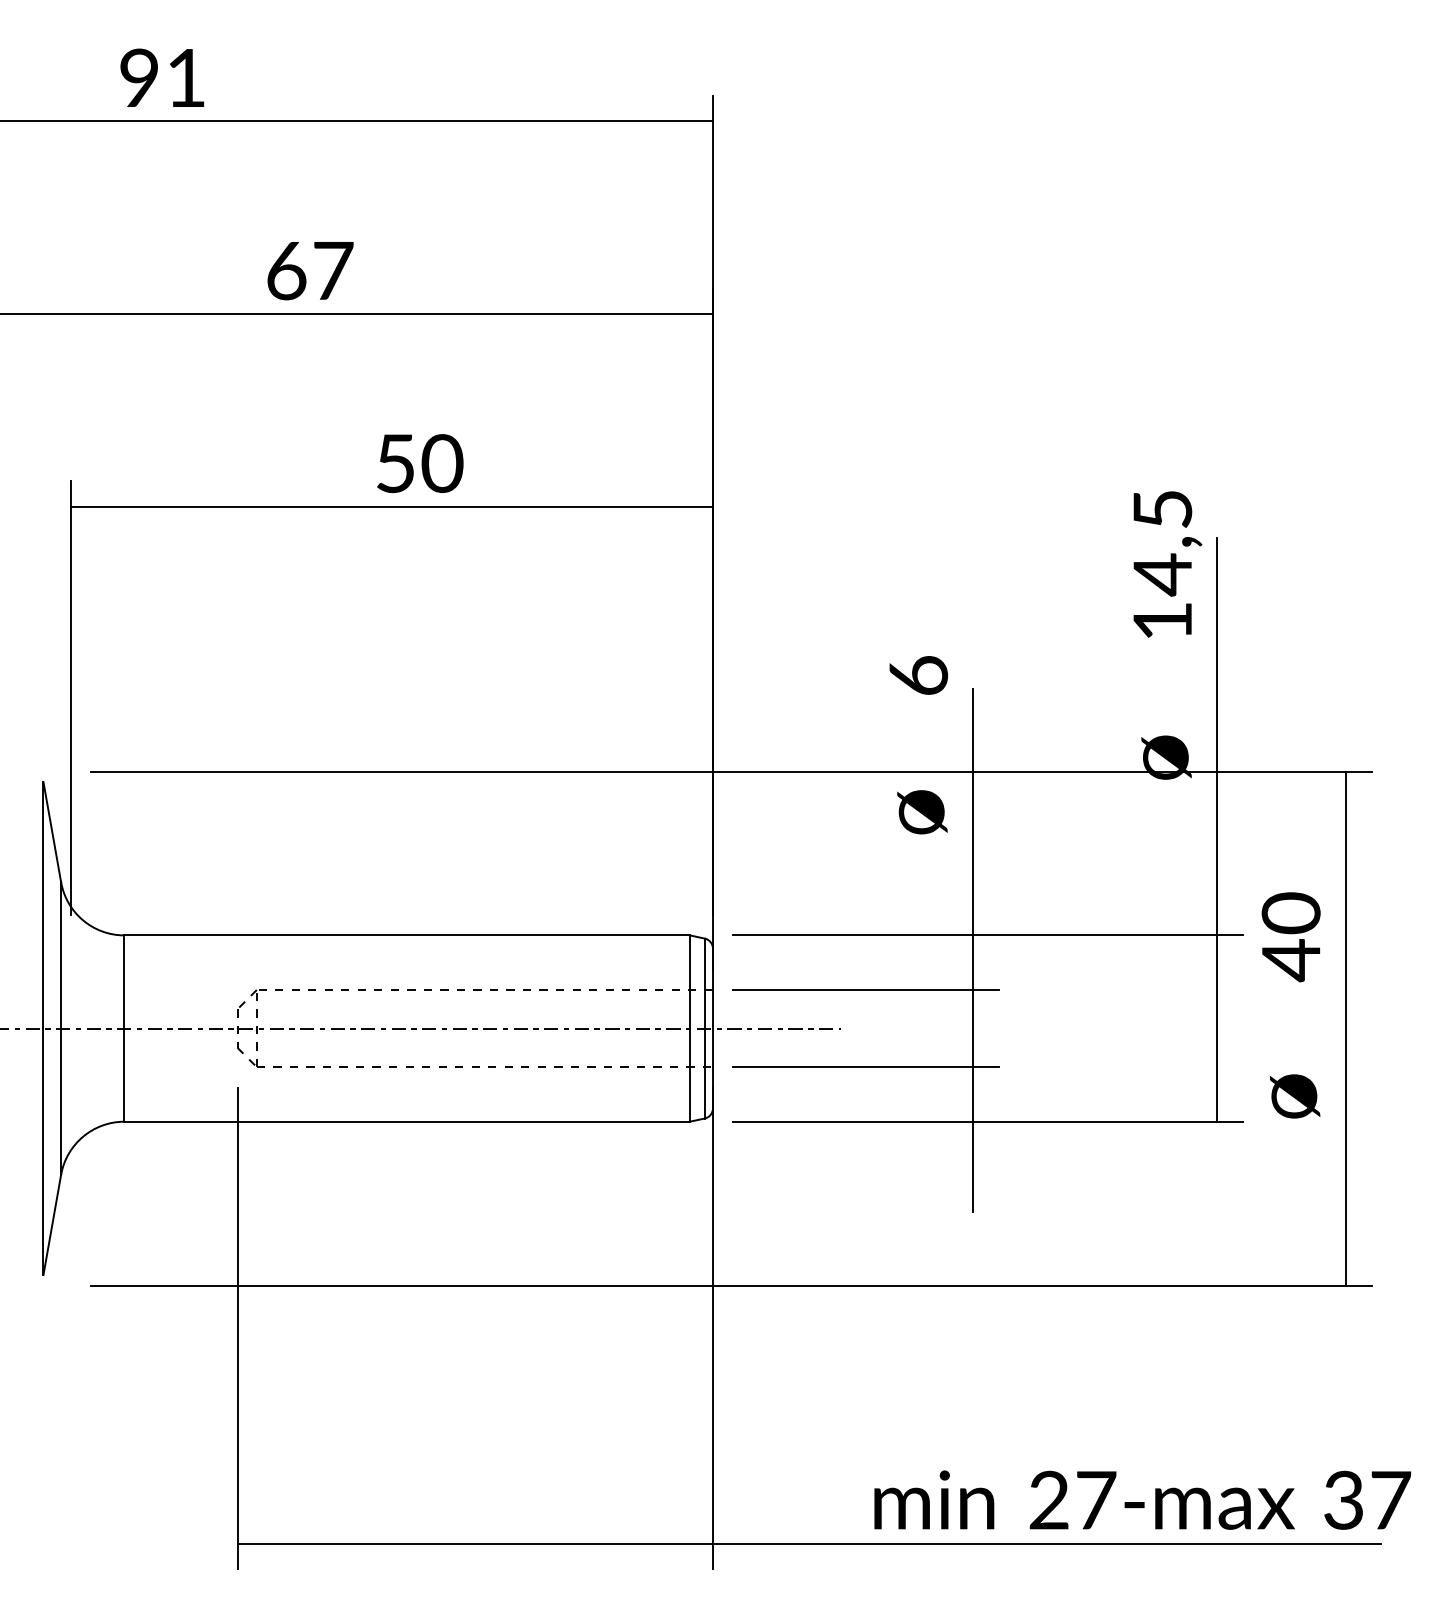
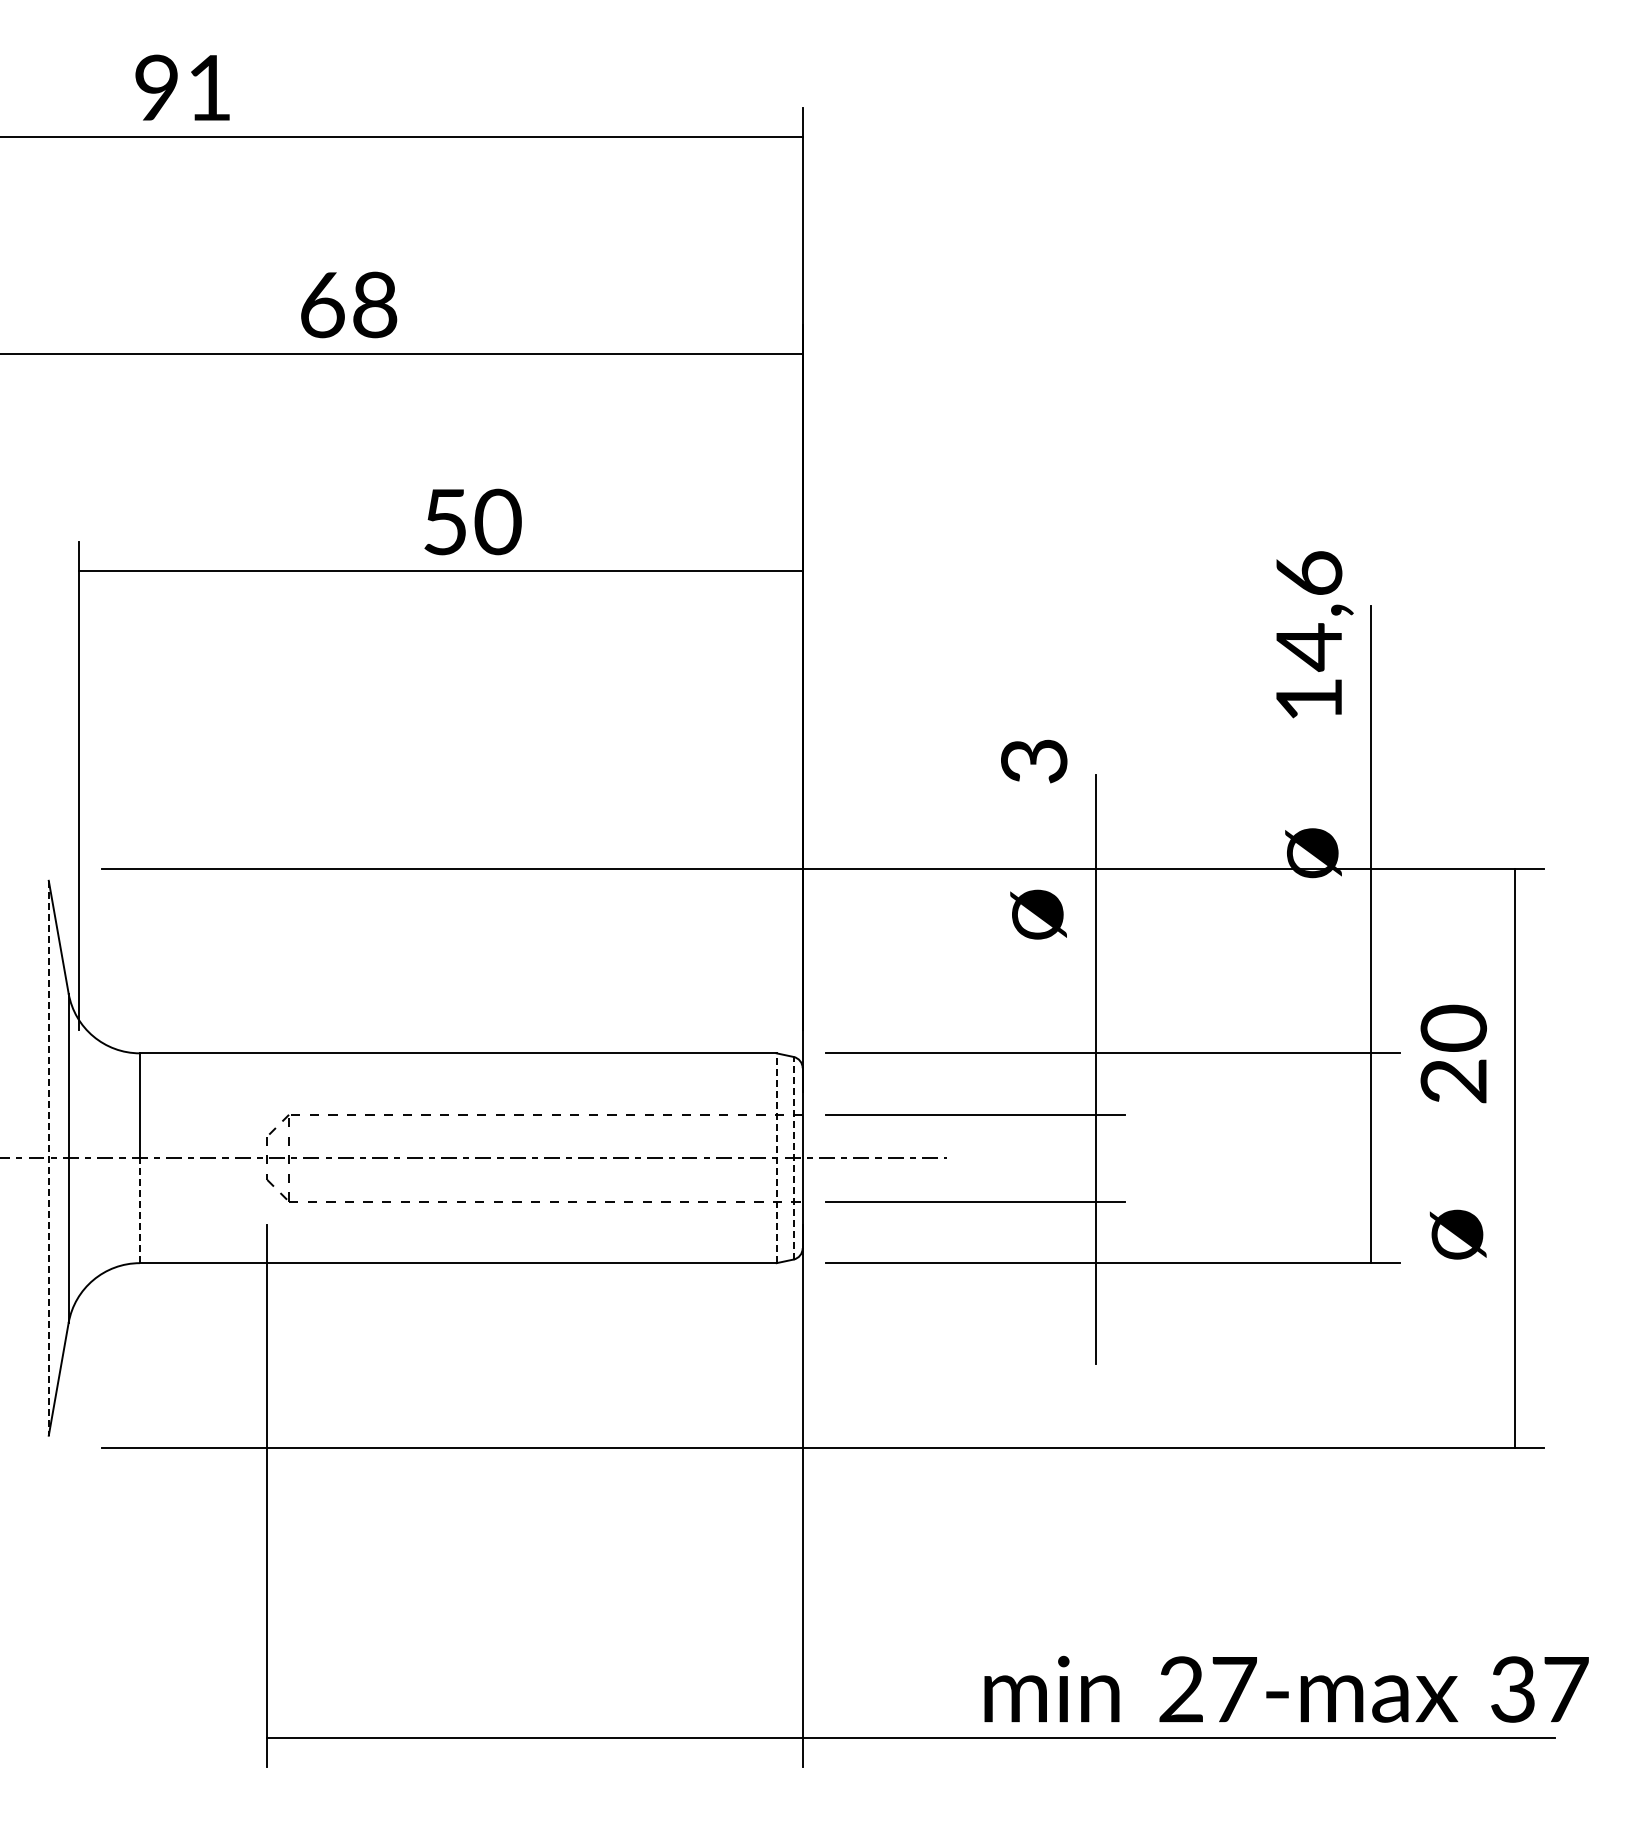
text: (333, 270) -> (375, 304), 67 -> 68
text: (1163, 508) -> (1309, 572), 14,5 -> 14,6
text: (918, 675) -> (1034, 760), 6 -> 3
text: (1290, 960) -> (1453, 1081), 40 -> 20
line: (704, 1027) -> (793, 1157), solid -> dashed
line: (43, 1028) -> (48, 1158), solid -> dashed
line: (689, 1028) -> (776, 1158), solid -> dashed
line: (124, 1074) -> (139, 1210), solid -> dashed

